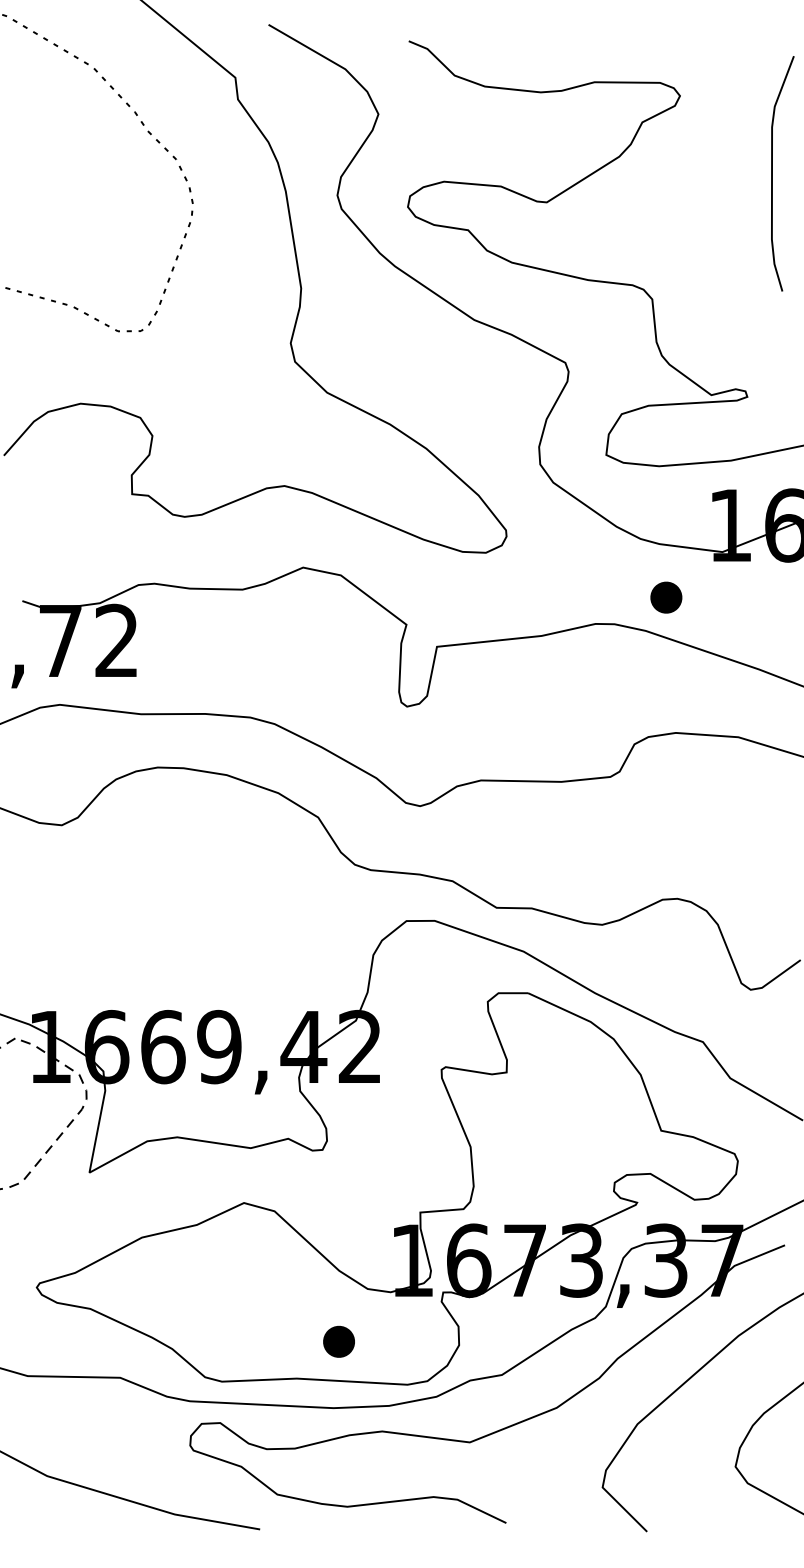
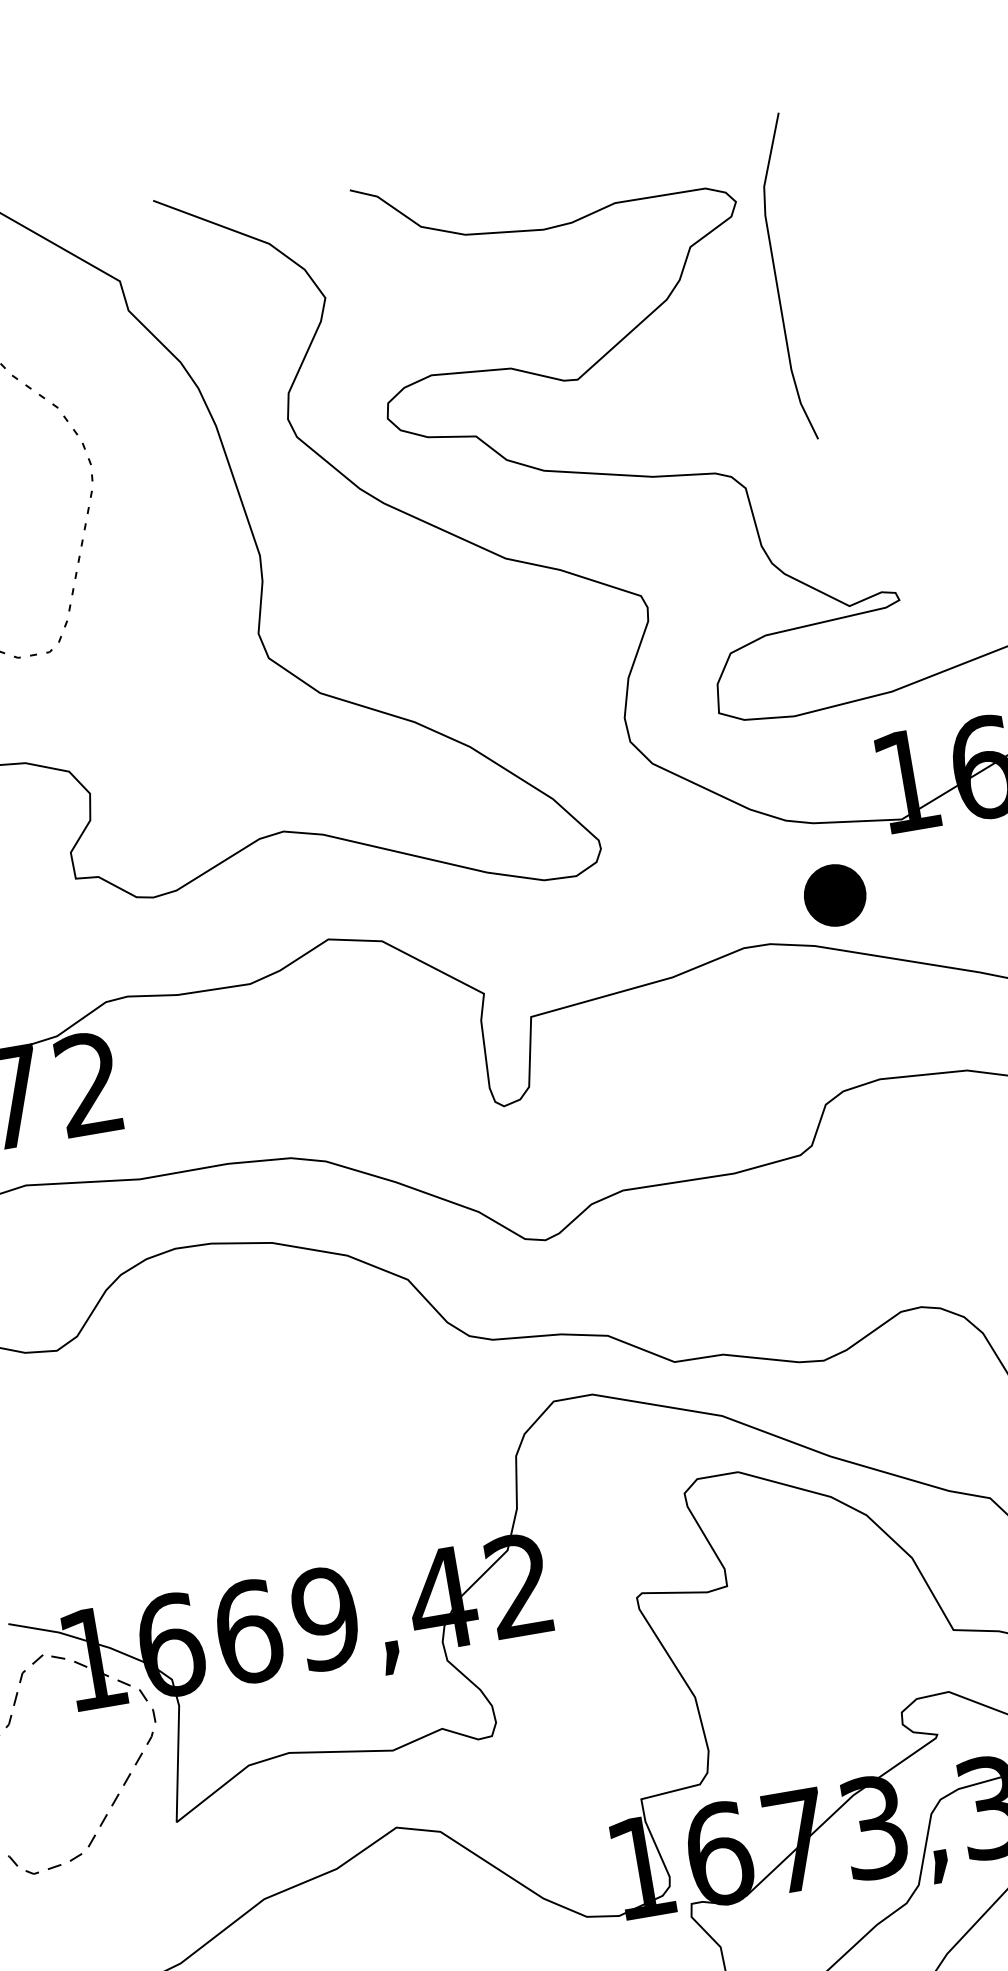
curve: (772, 173) -> (776, 279), moved
part: (666, 597) -> (835, 895), size x1.4

